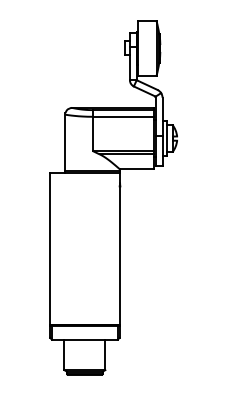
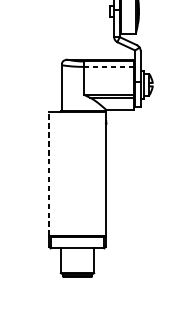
line: (123, 116) -> (108, 66), solid -> dashed
line: (49, 248) -> (48, 174), solid -> dashed

